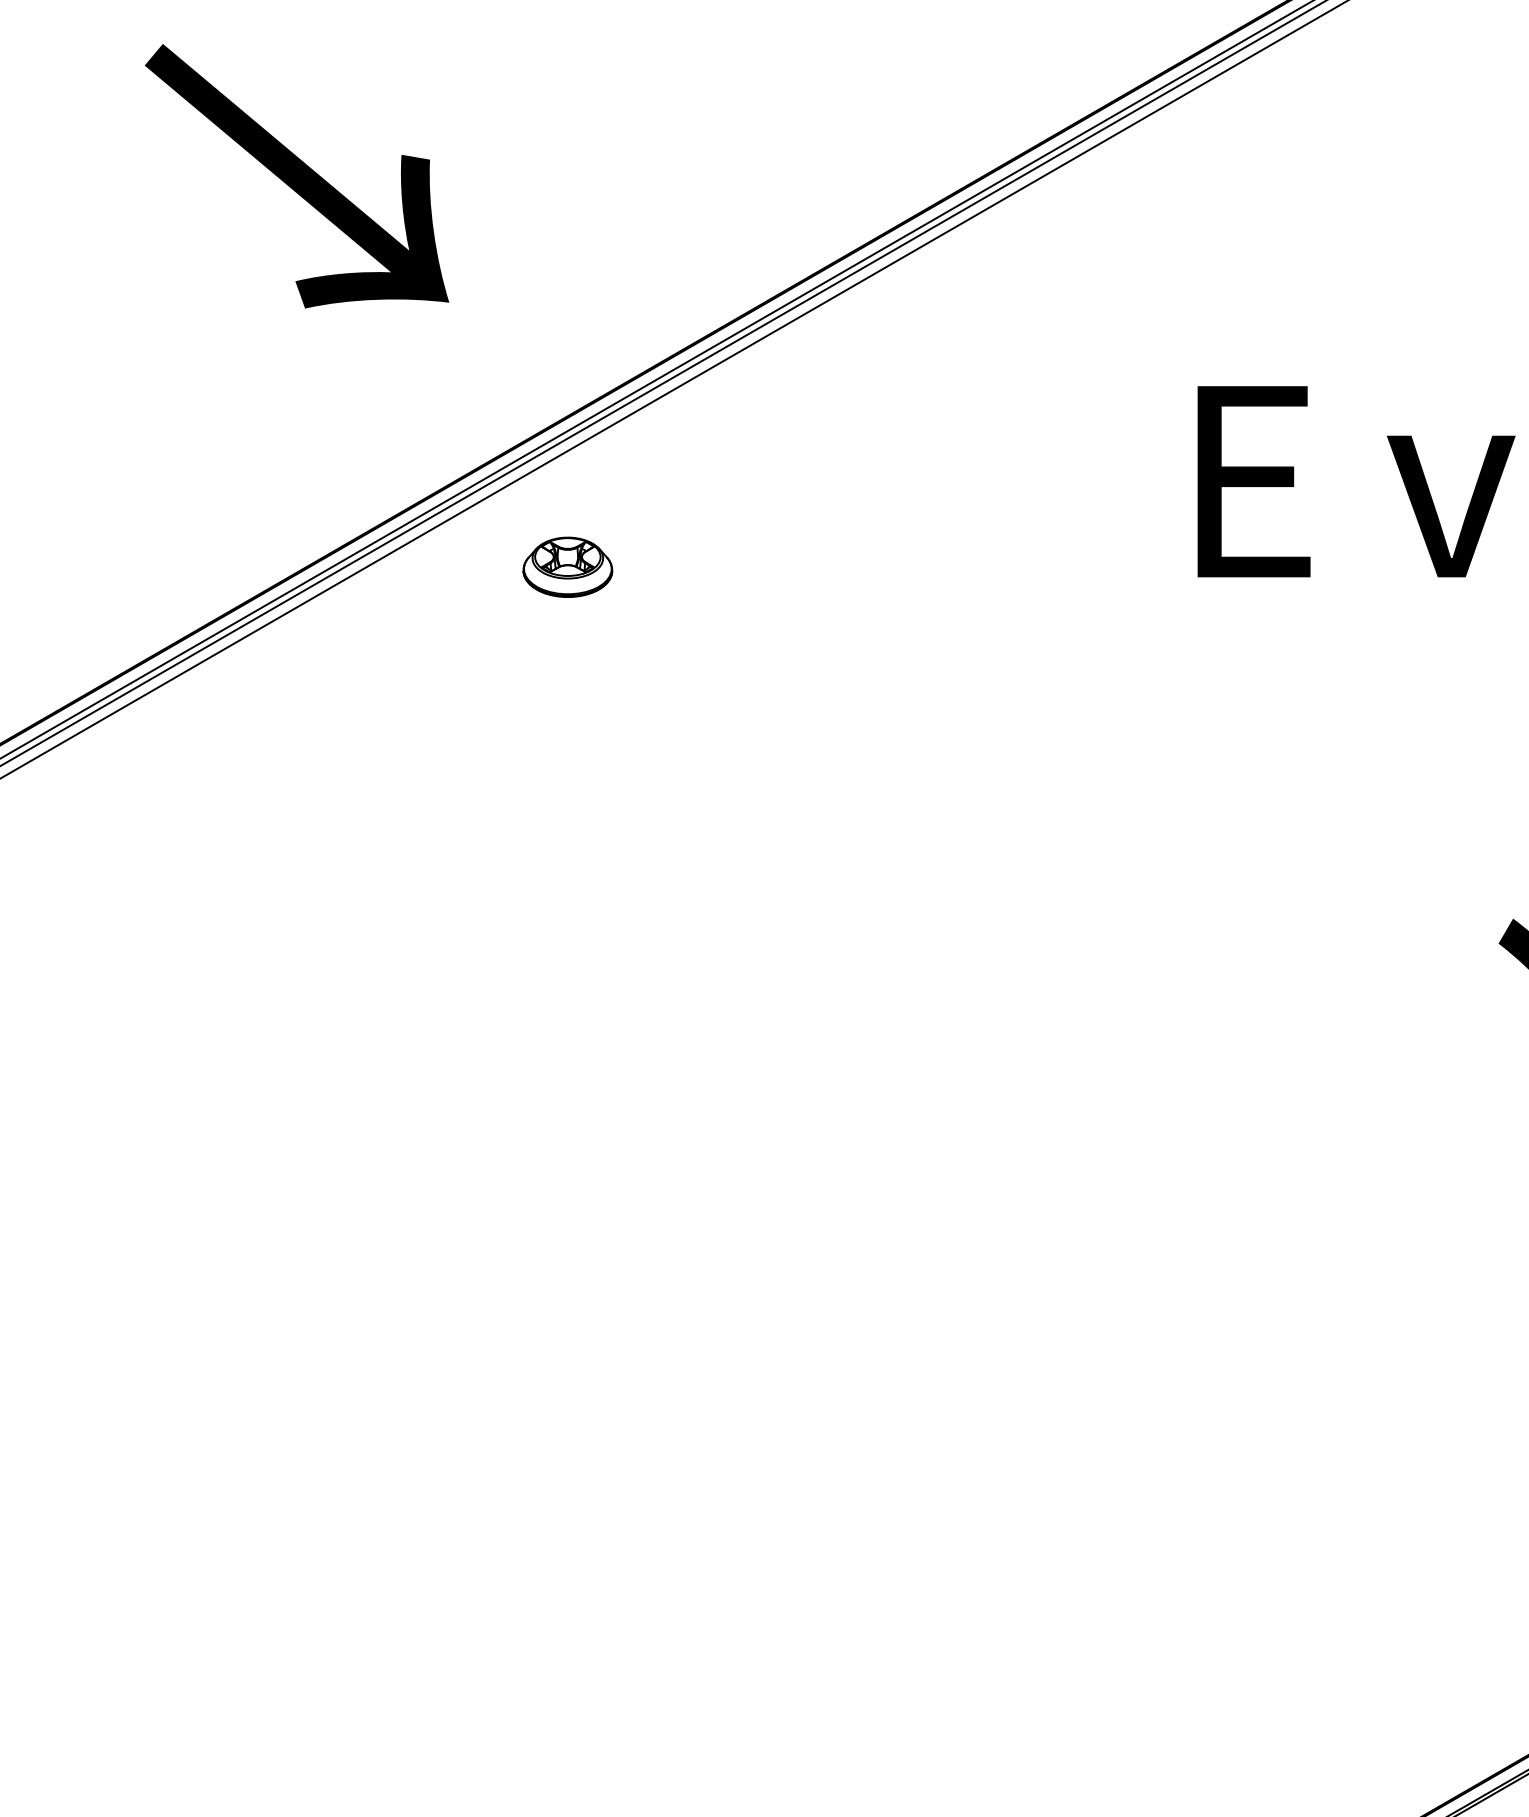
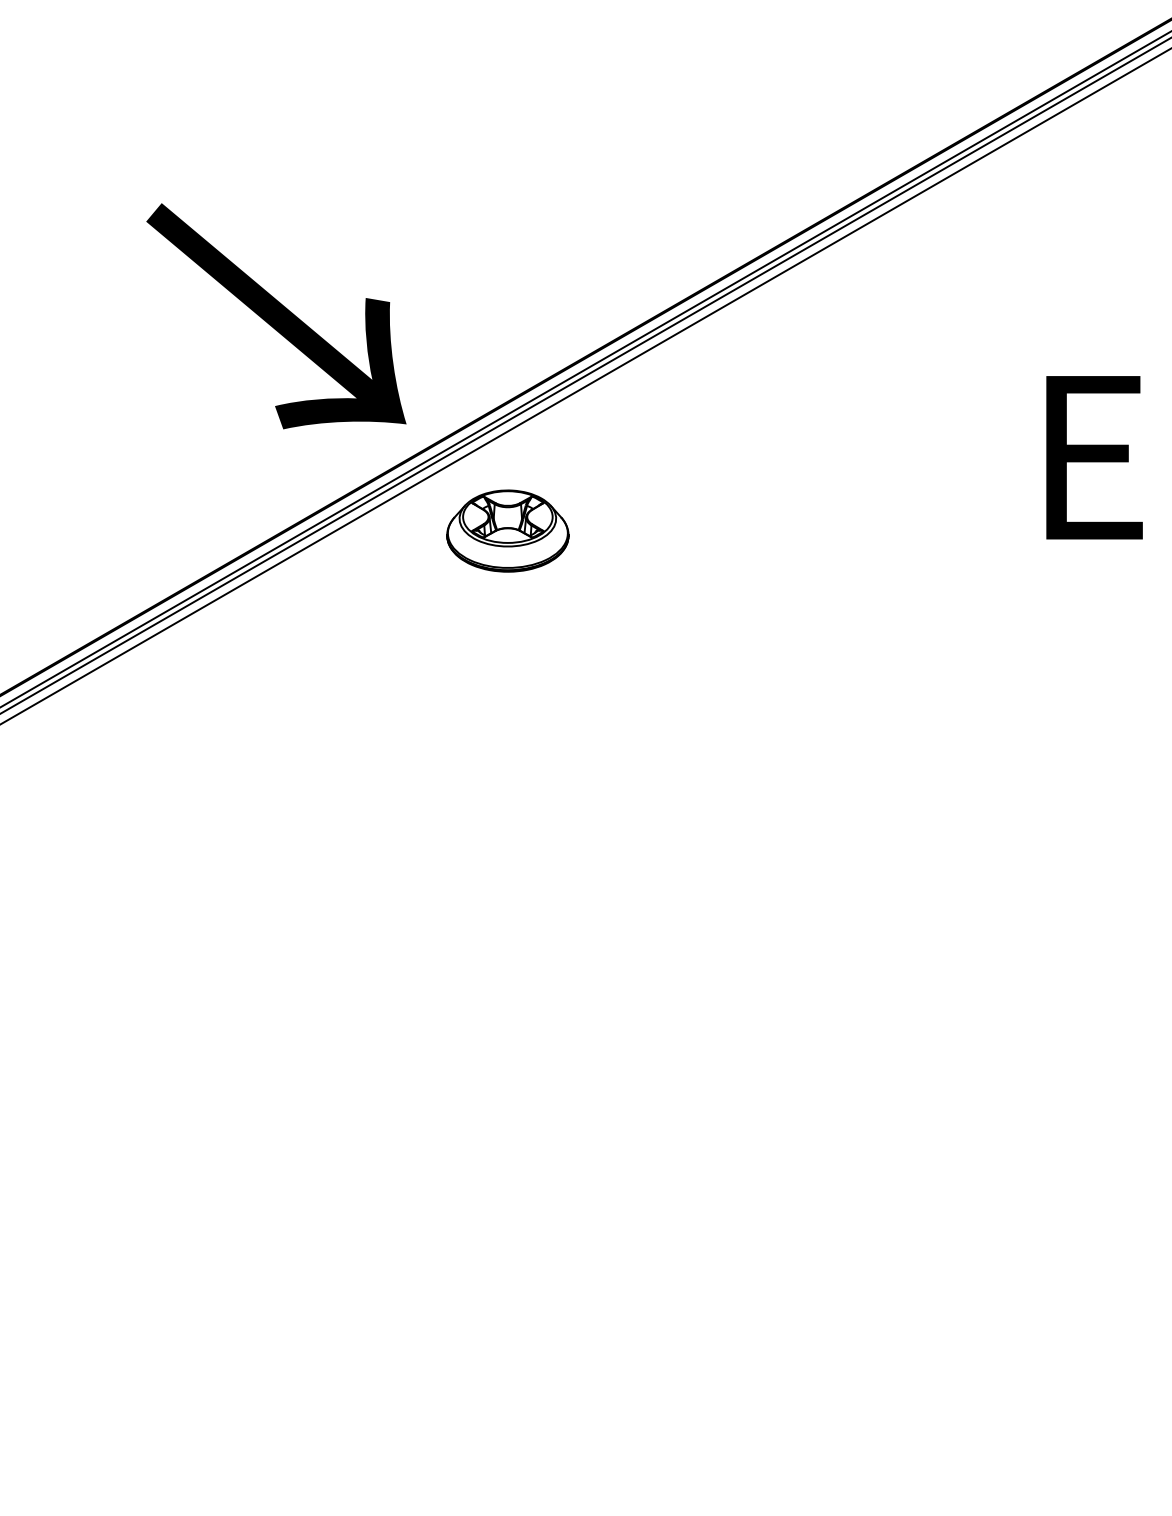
text: (297, 176) -> (276, 316), moved
part: (567, 566) -> (507, 530), size x1.6

